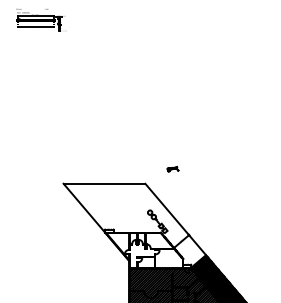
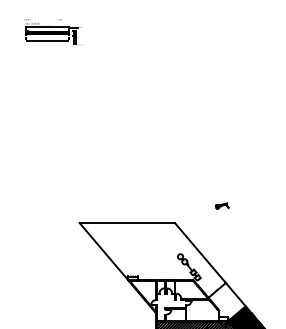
part: (172, 168) -> (221, 205), moved

